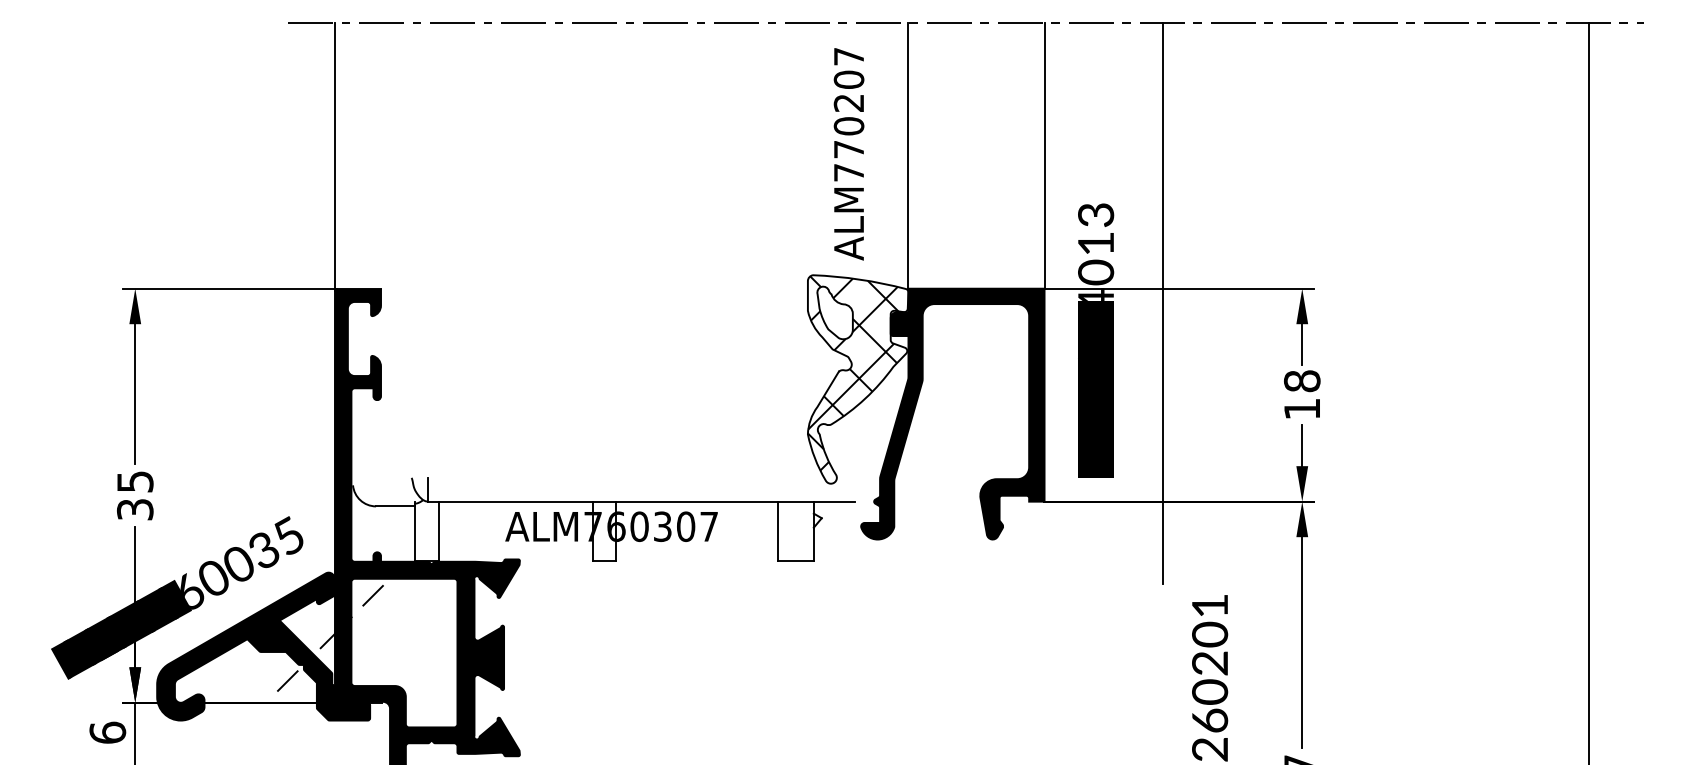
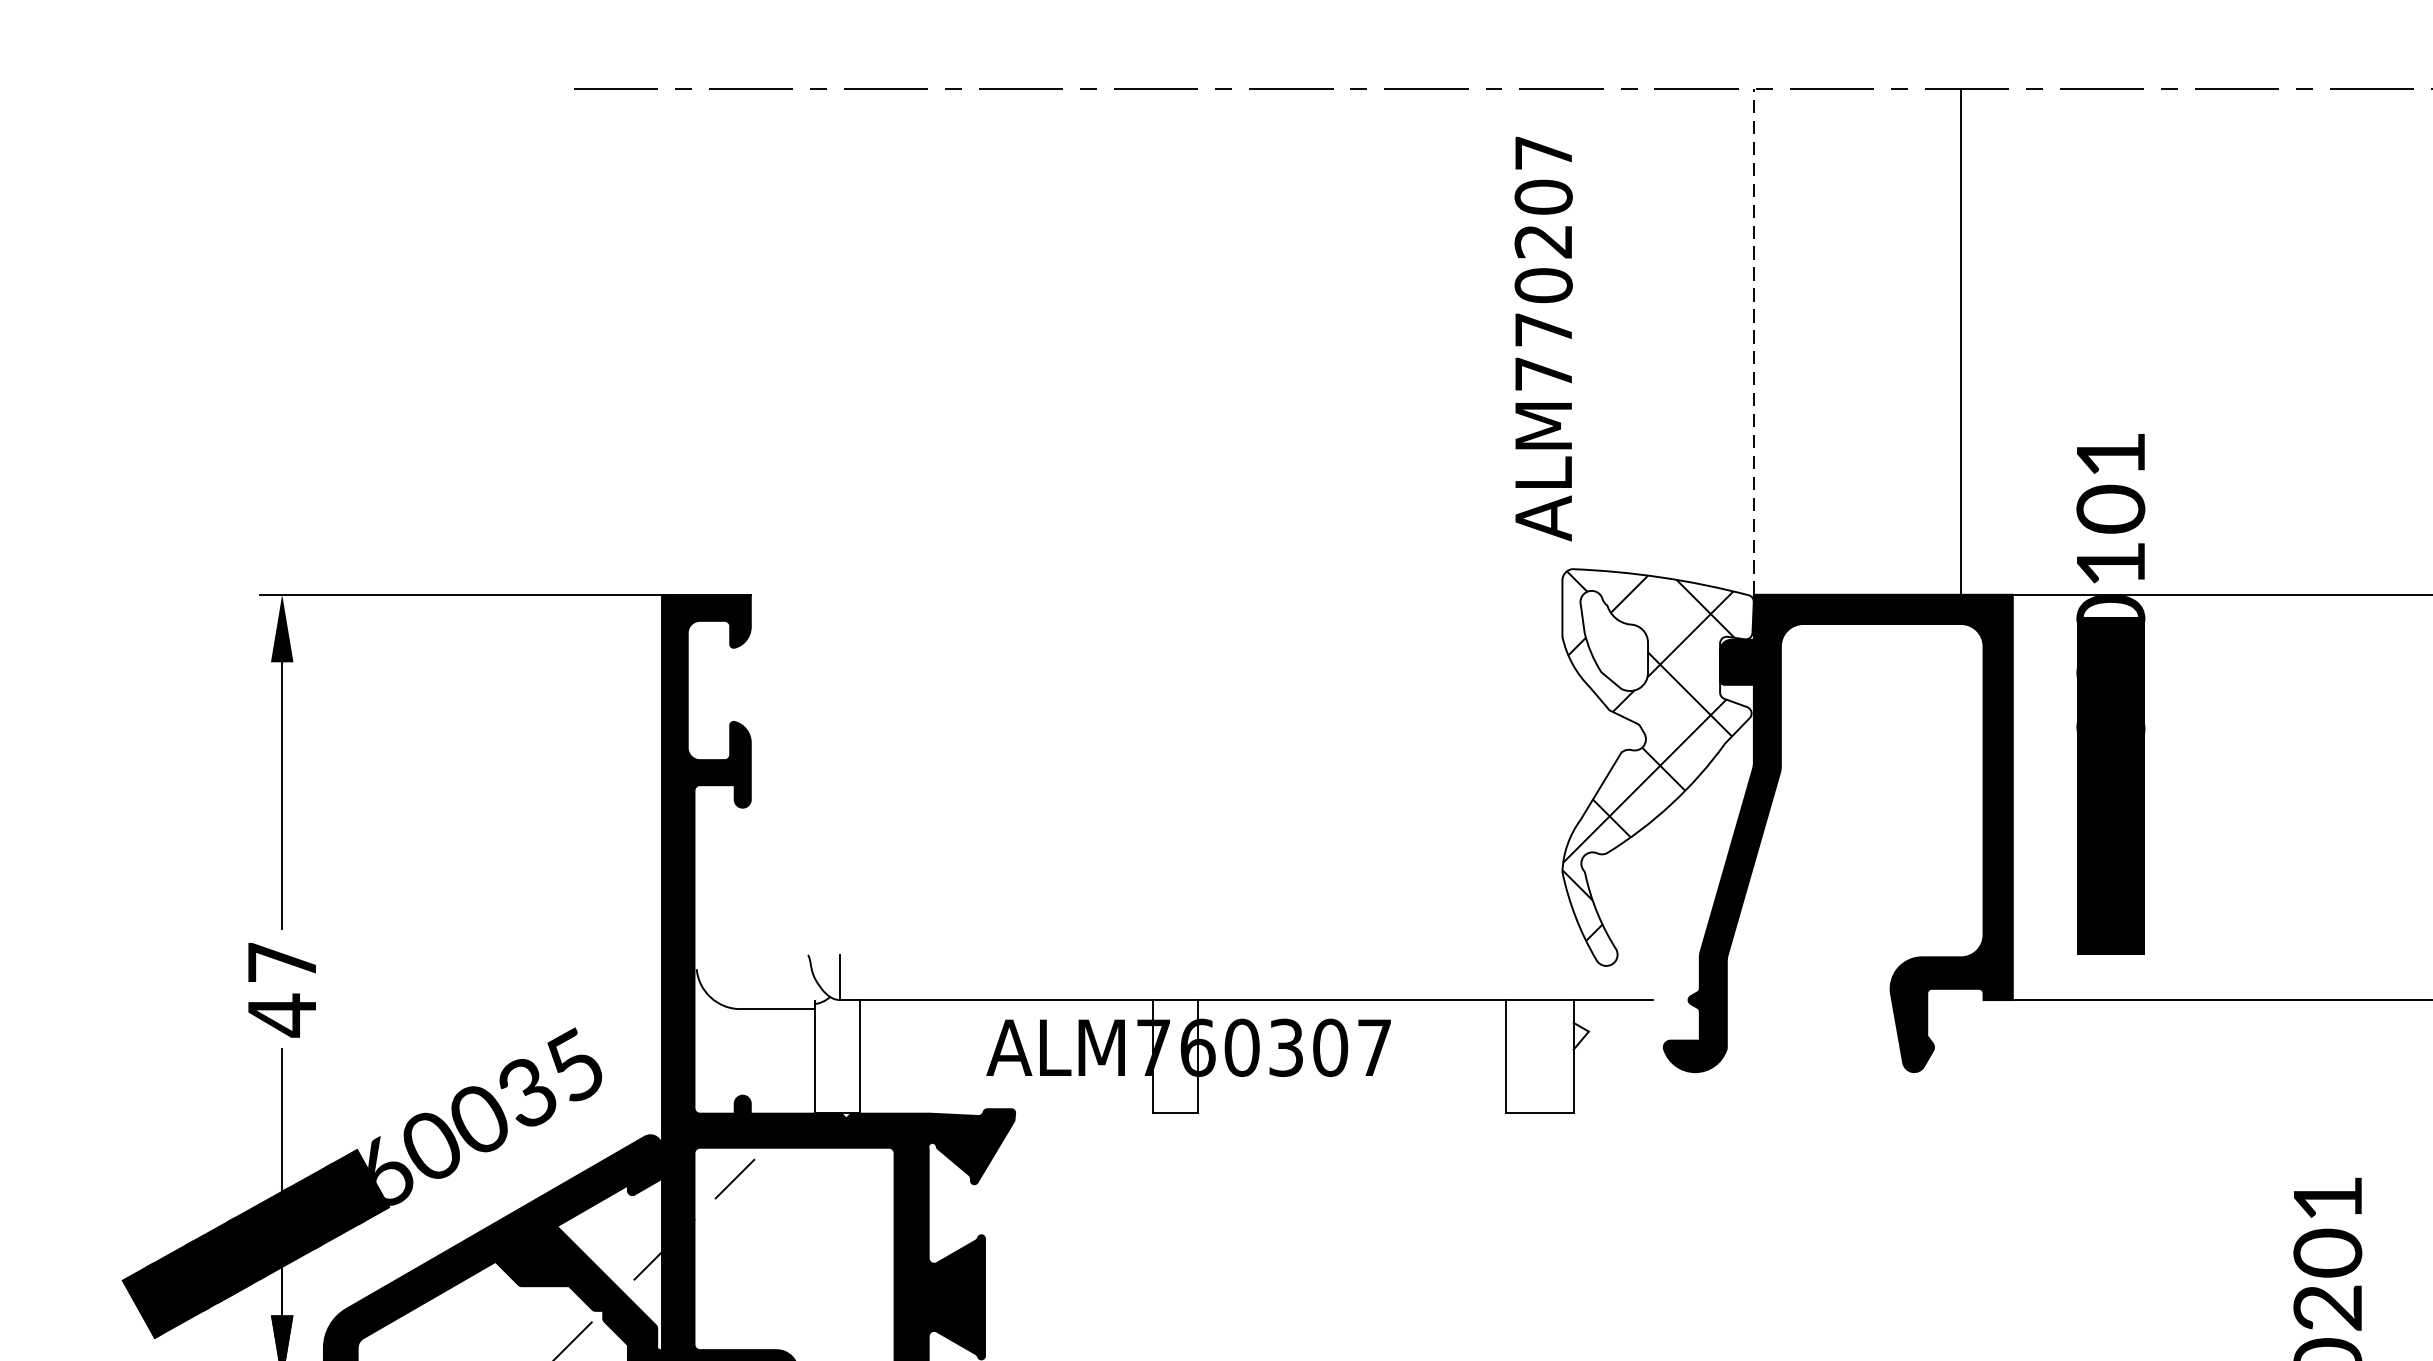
text: (848, 154) -> (1542, 339), moved
line: (908, 155) -> (1753, 341), solid -> dashed
line: (1044, 155) -> (1961, 341), moved
line: (334, 157) -> (661, 345), removed
text: (1096, 281) -> (2111, 581), ALM244013 -> ALM320101
line: (1162, 303) -> (2237, 622), removed
text: (135, 496) -> (282, 990), 35 -> 47

